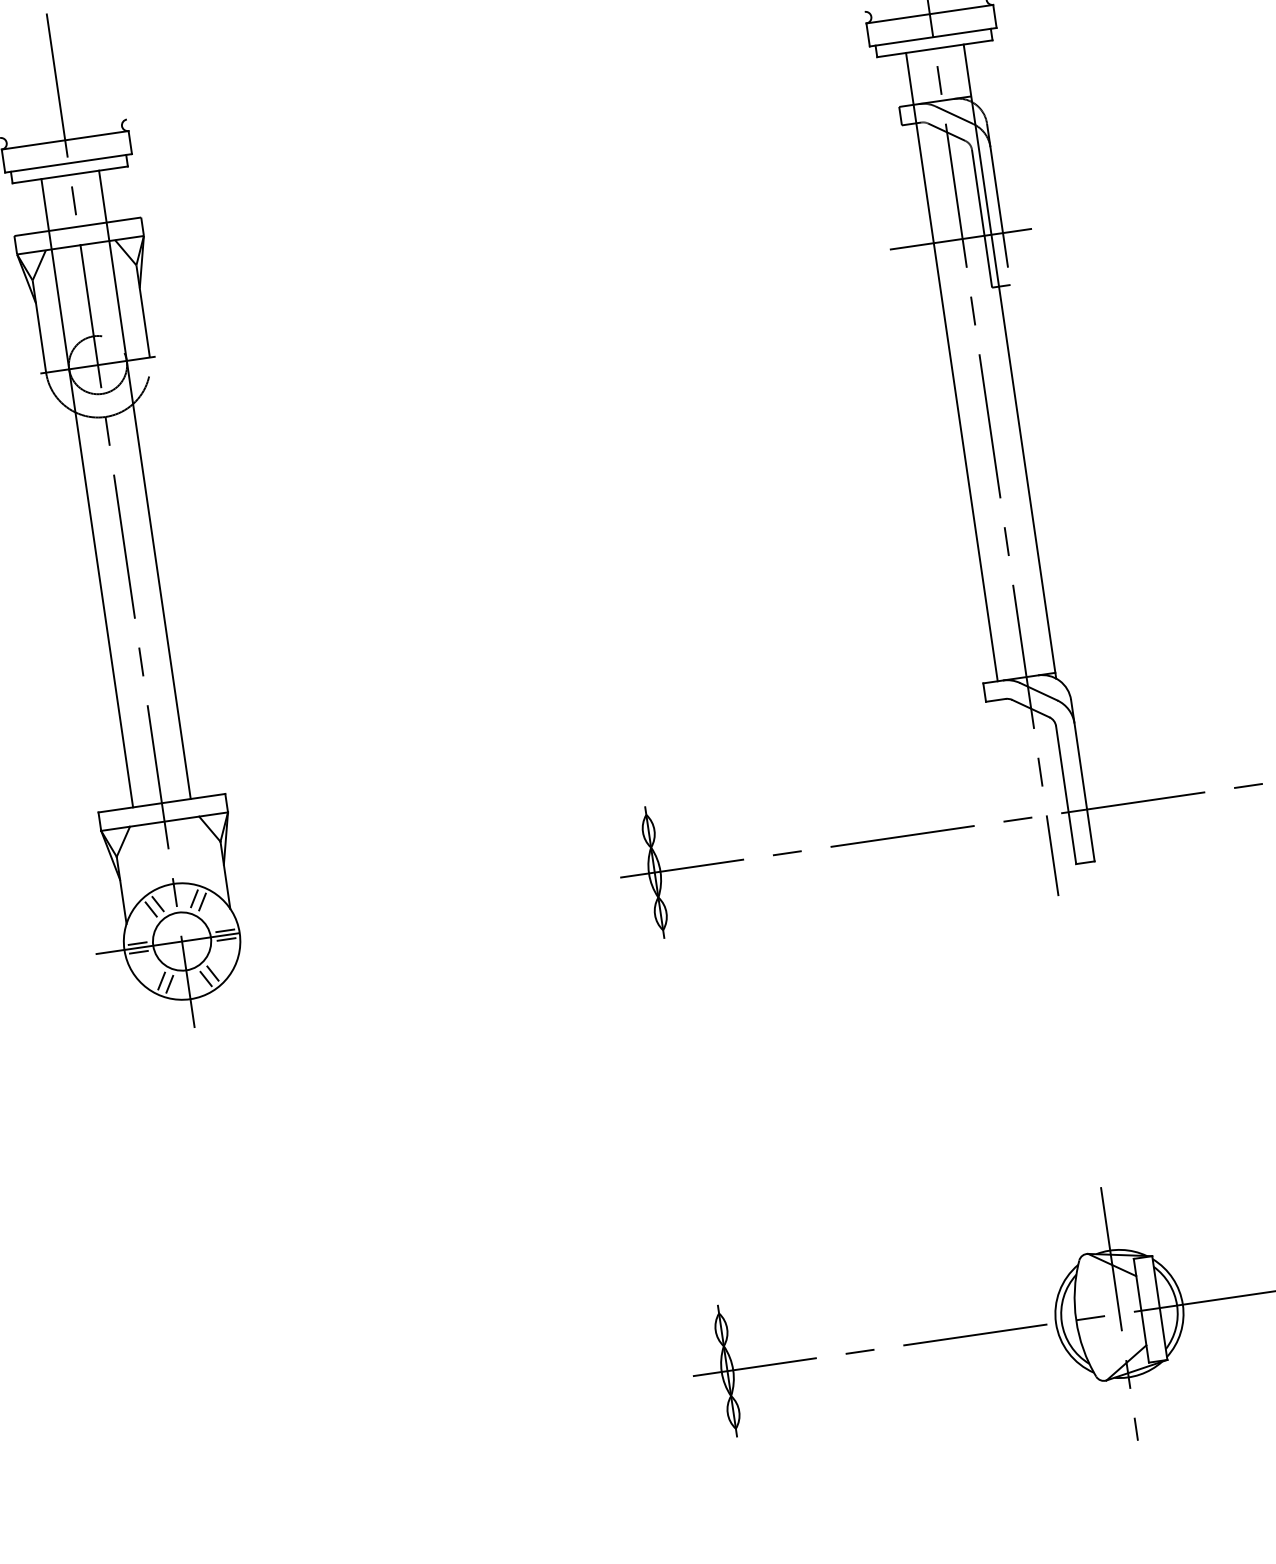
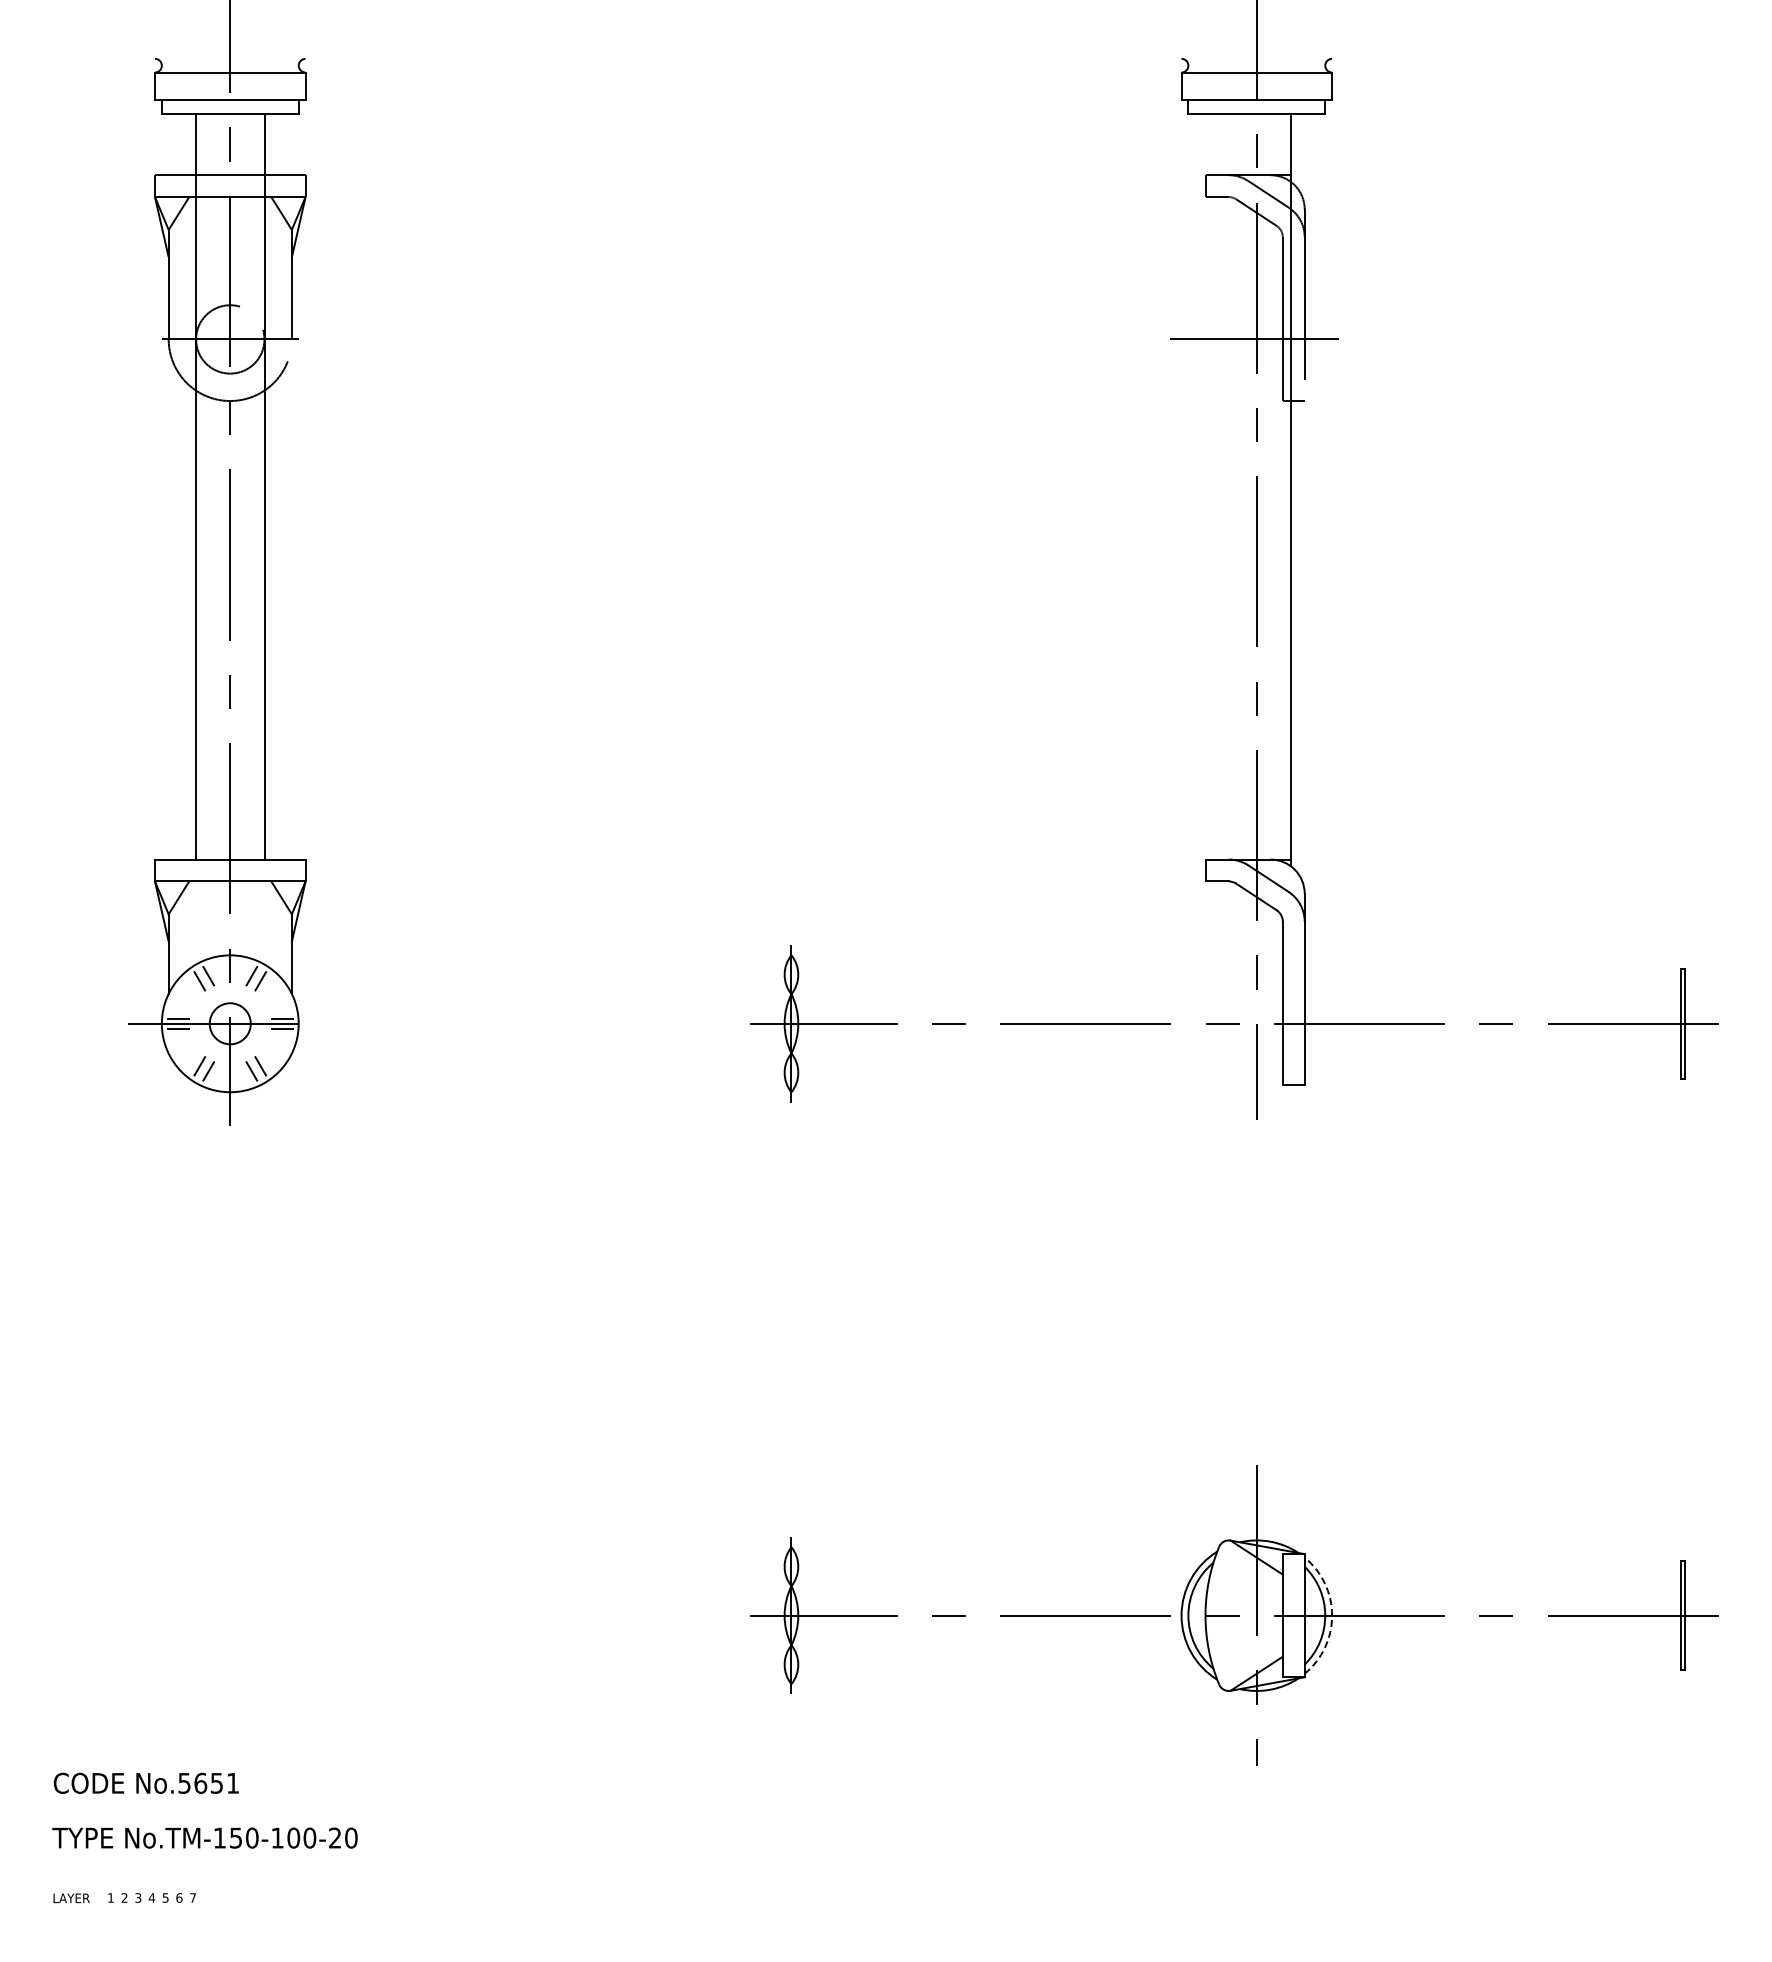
line: (951, 367) -> (1222, 486), removed
circle: (182, 941) -> (230, 1023), size x0.6
arc: (1183, 1304) -> (1332, 1615), solid -> dashed

